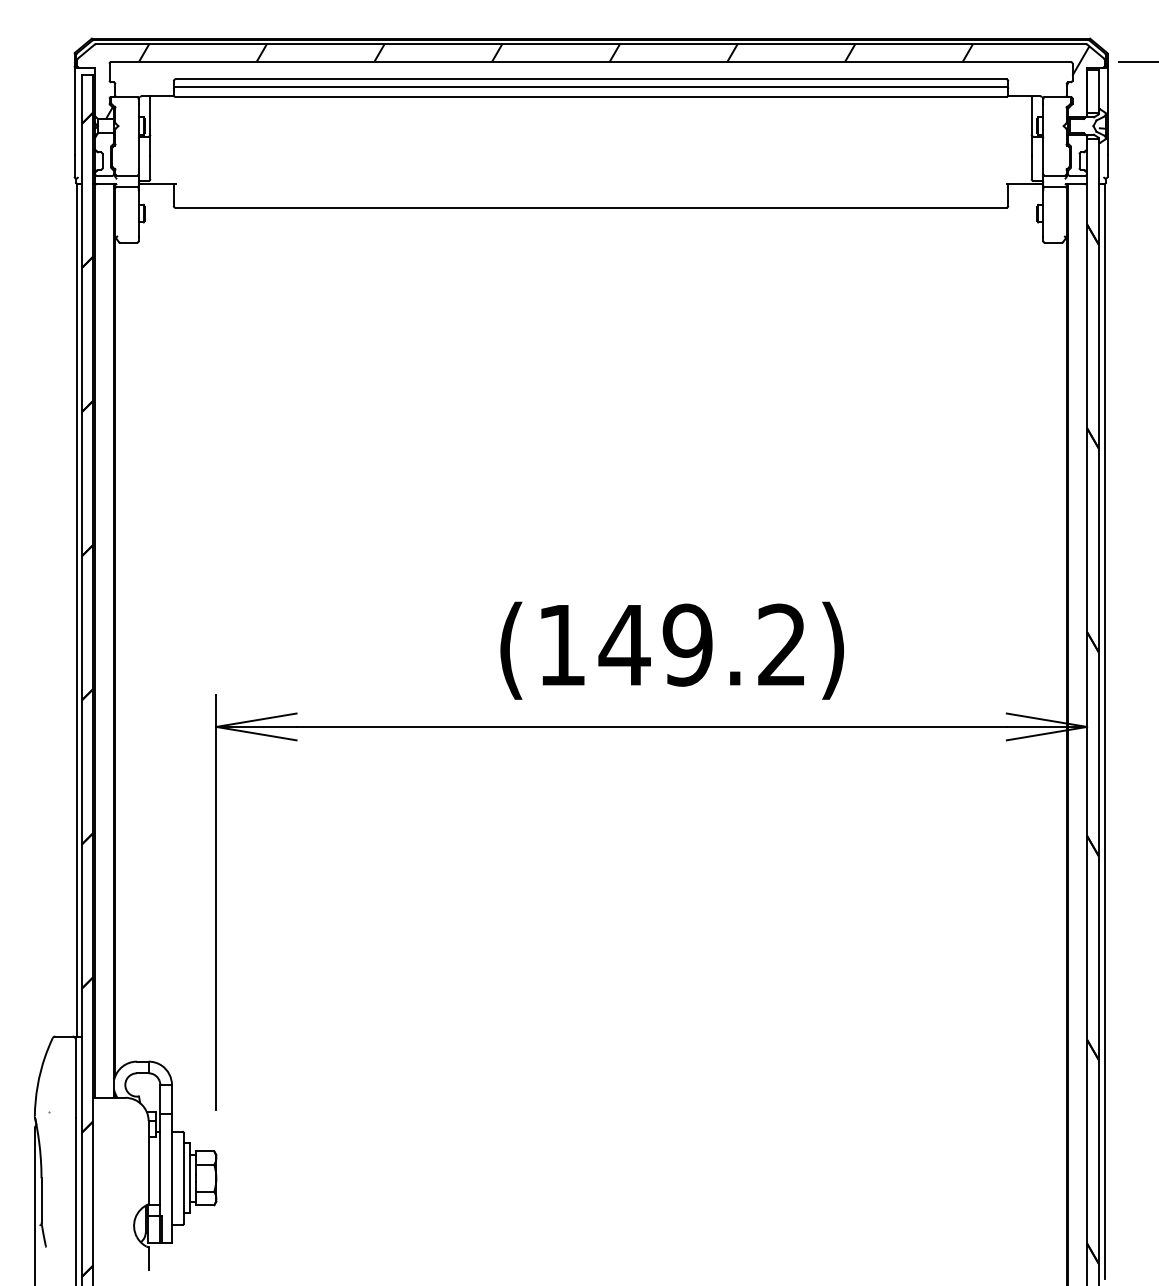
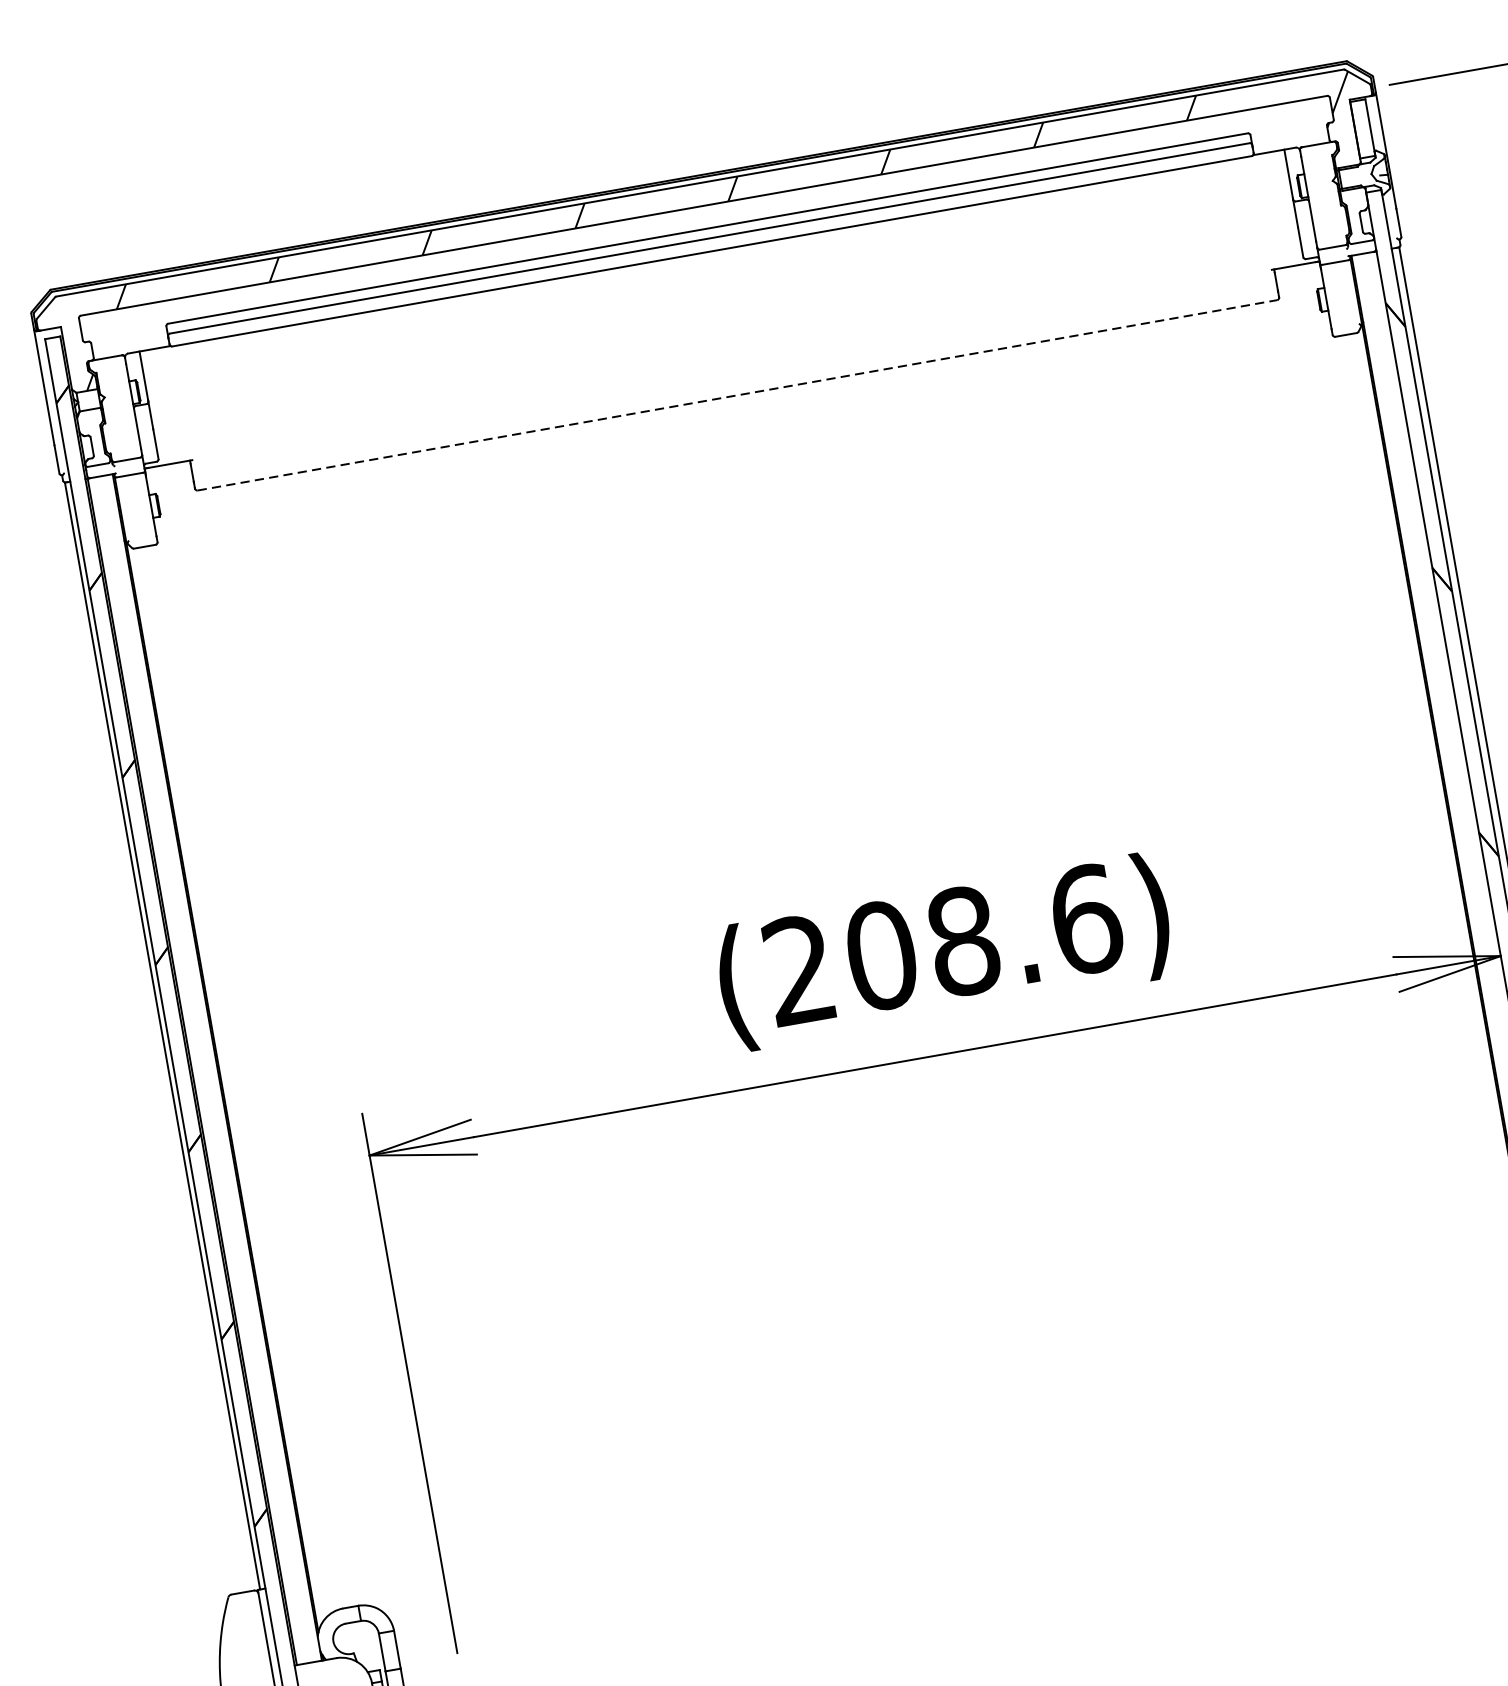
line: (591, 207) -> (738, 394), solid -> dashed
text: (672, 644) -> (943, 943), (149.2) -> (208.6)

